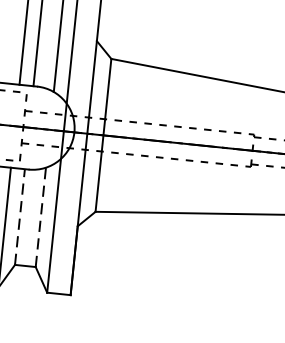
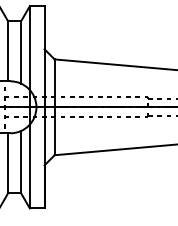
line: (41, 216) -> (21, 161), dashed -> solid
line: (20, 217) -> (8, 163), dashed -> solid

